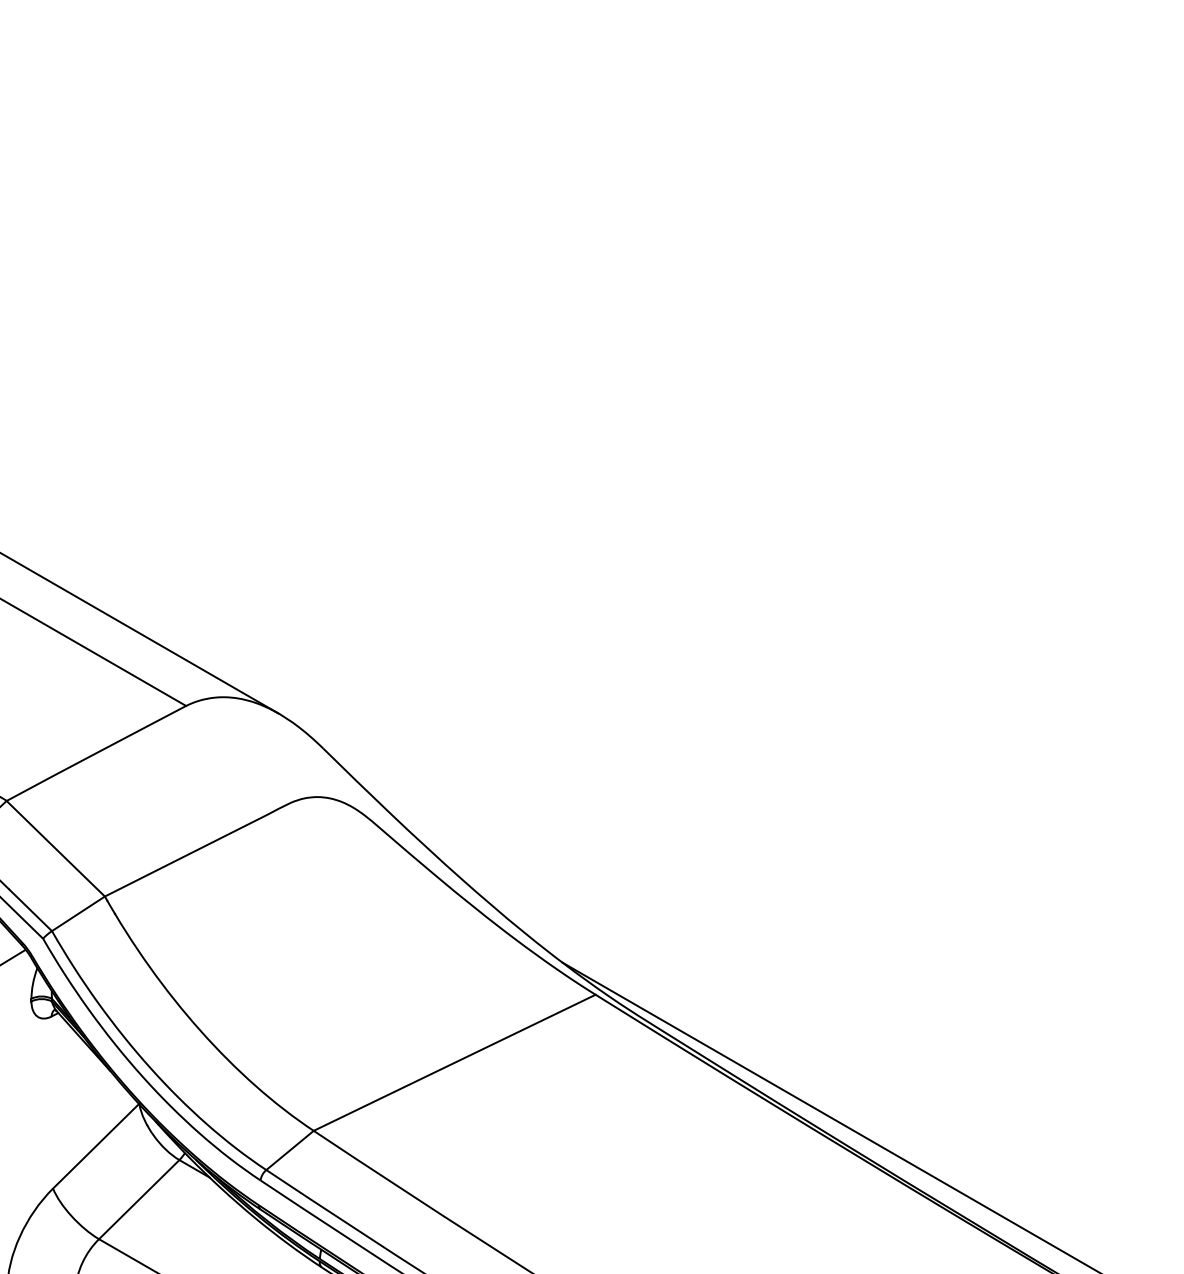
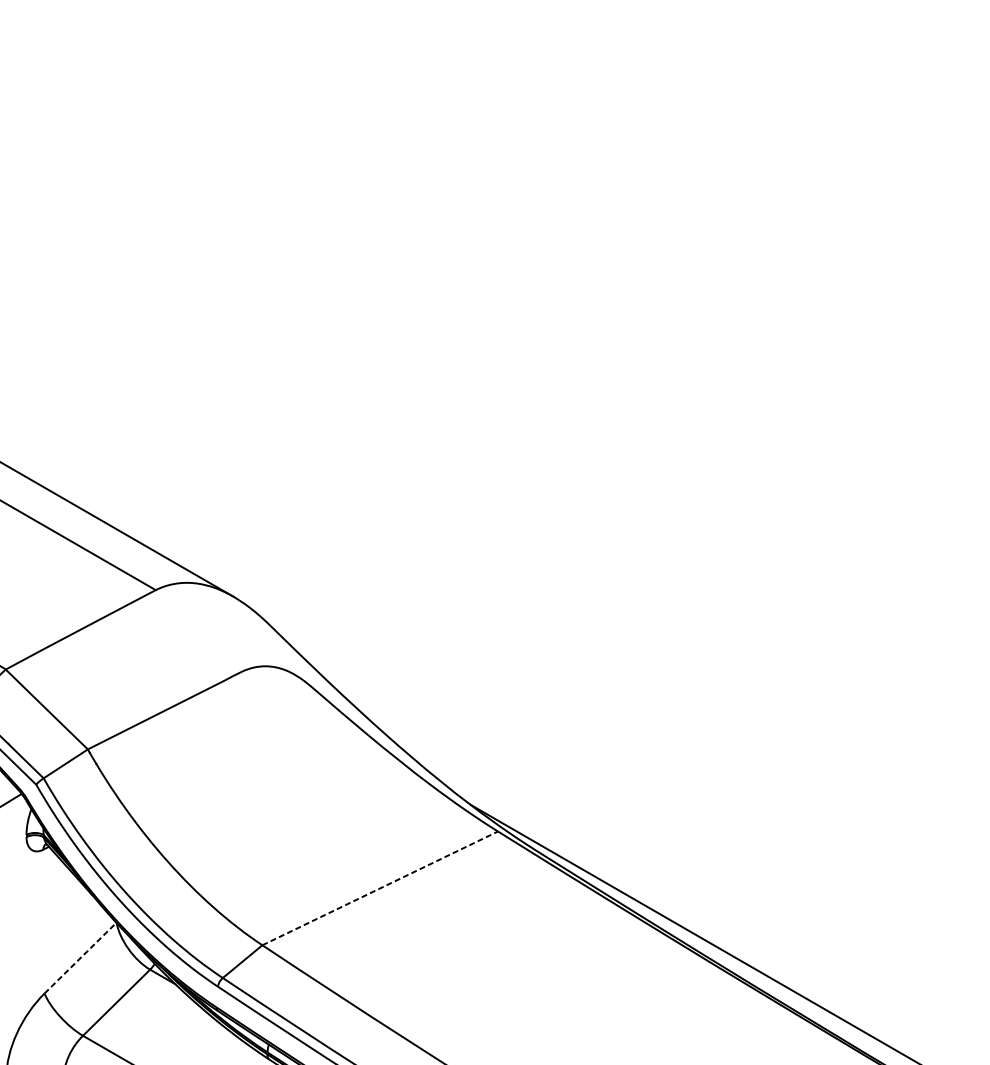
line: (454, 1062) -> (380, 888), solid -> dashed
line: (96, 1145) -> (80, 957), solid -> dashed

